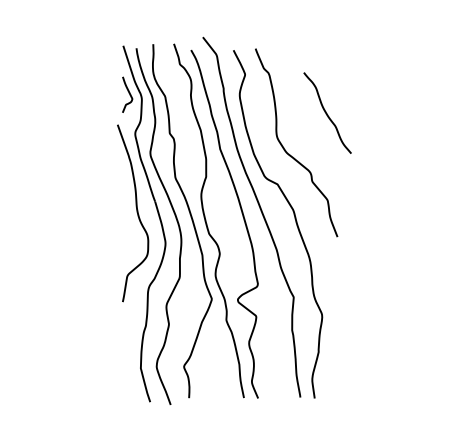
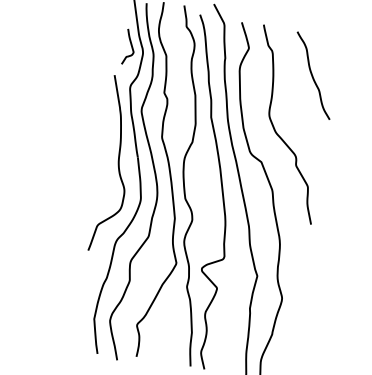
curve: (326, 112) -> (312, 74), moved

